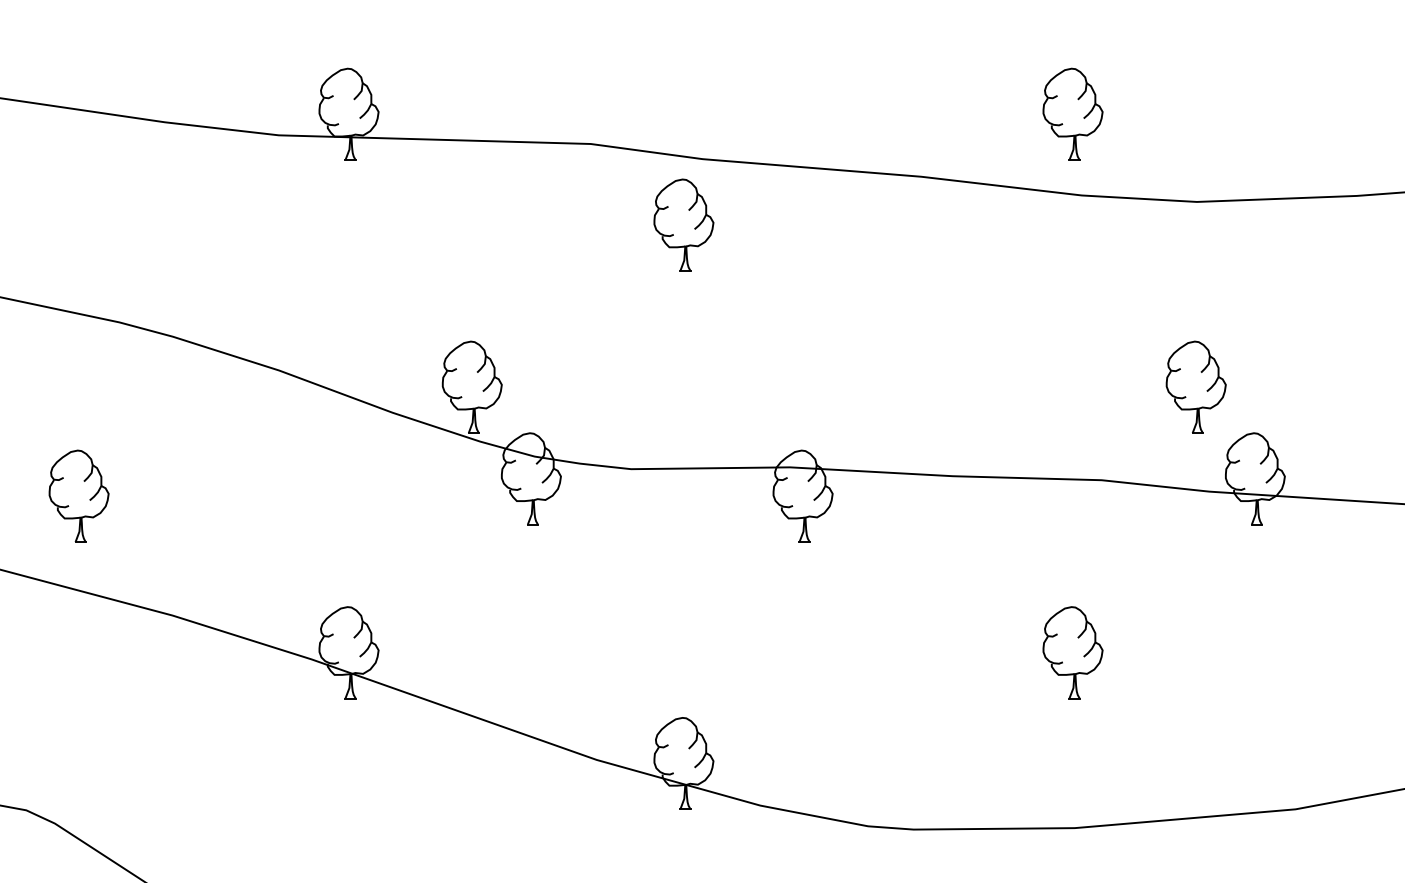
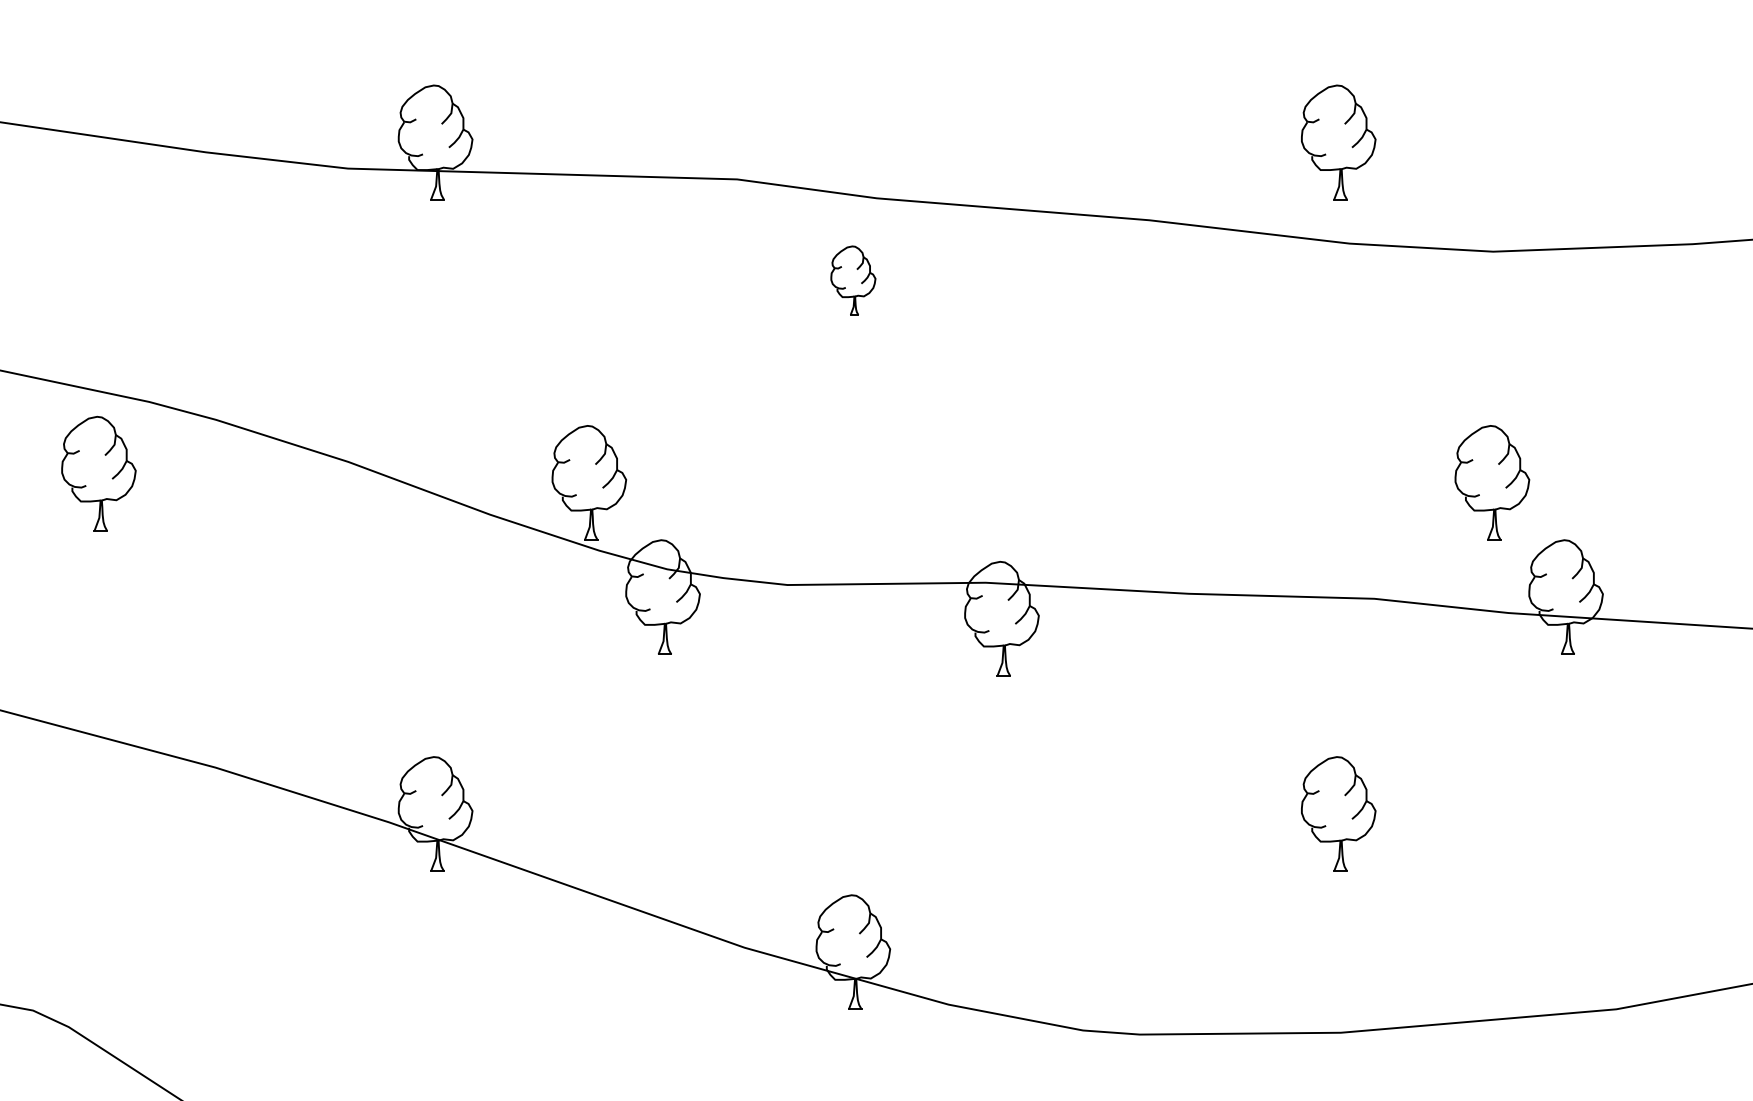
part: (684, 225) -> (853, 280), size x0.6
part: (78, 496) -> (98, 473), moved

